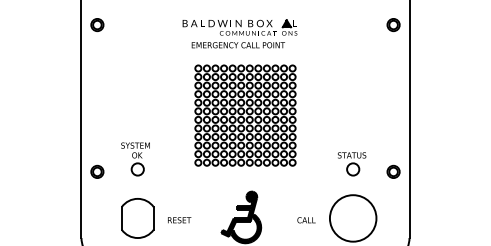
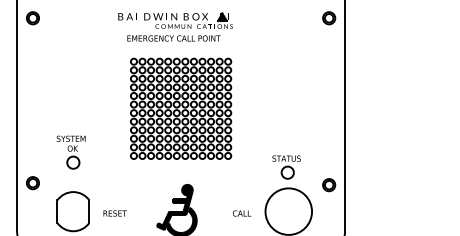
part: (352, 164) -> (287, 167), moved
part: (97, 171) -> (33, 182), moved
part: (393, 171) -> (329, 184), moved

